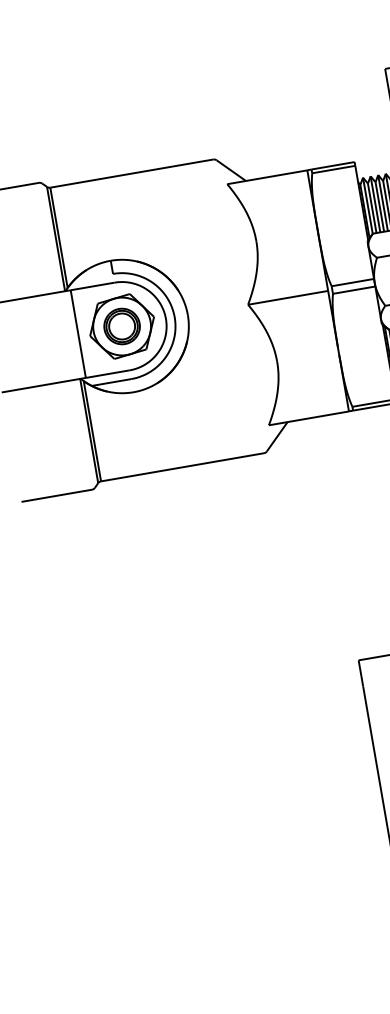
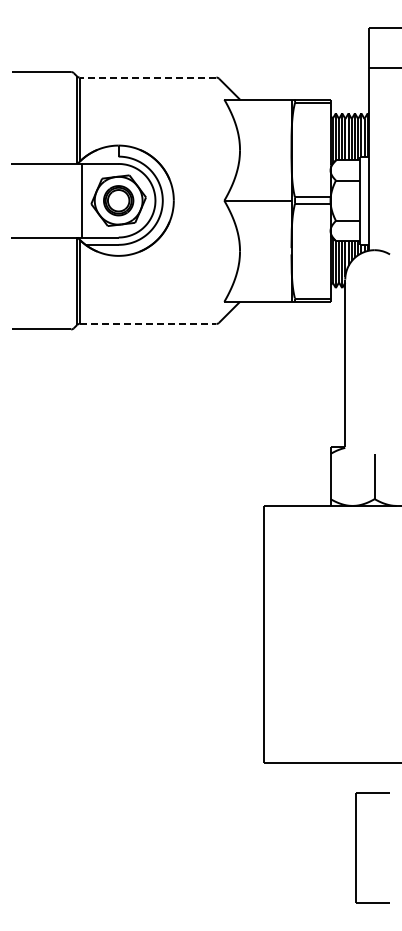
line: (131, 173) -> (147, 77), solid -> dashed
line: (182, 466) -> (148, 323), solid -> dashed

